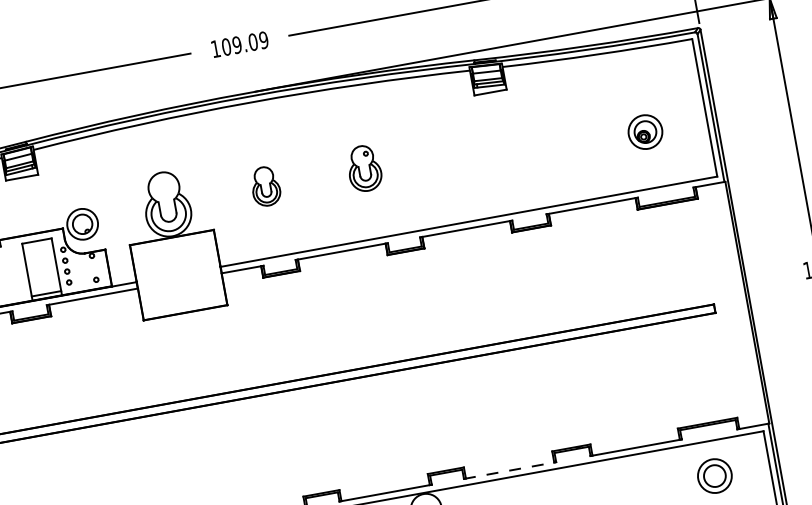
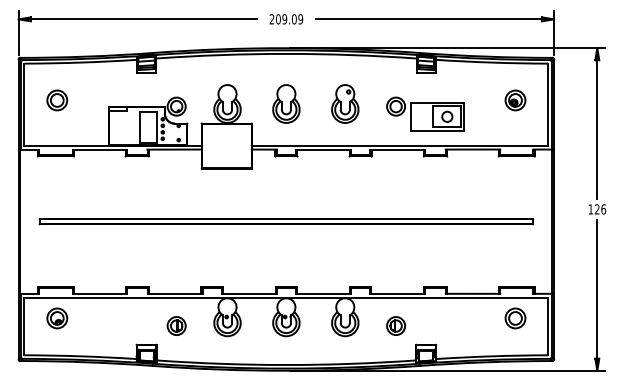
text: (214, 49) -> (271, 19), 109.09 -> 209.09
part: (645, 132) -> (515, 100), moved
part: (501, 160) -> (425, 113), added
part: (364, 167) -> (345, 103), size x1.43
part: (265, 185) -> (286, 103), size x1.67
line: (509, 470) -> (397, 293), dashed -> solid

